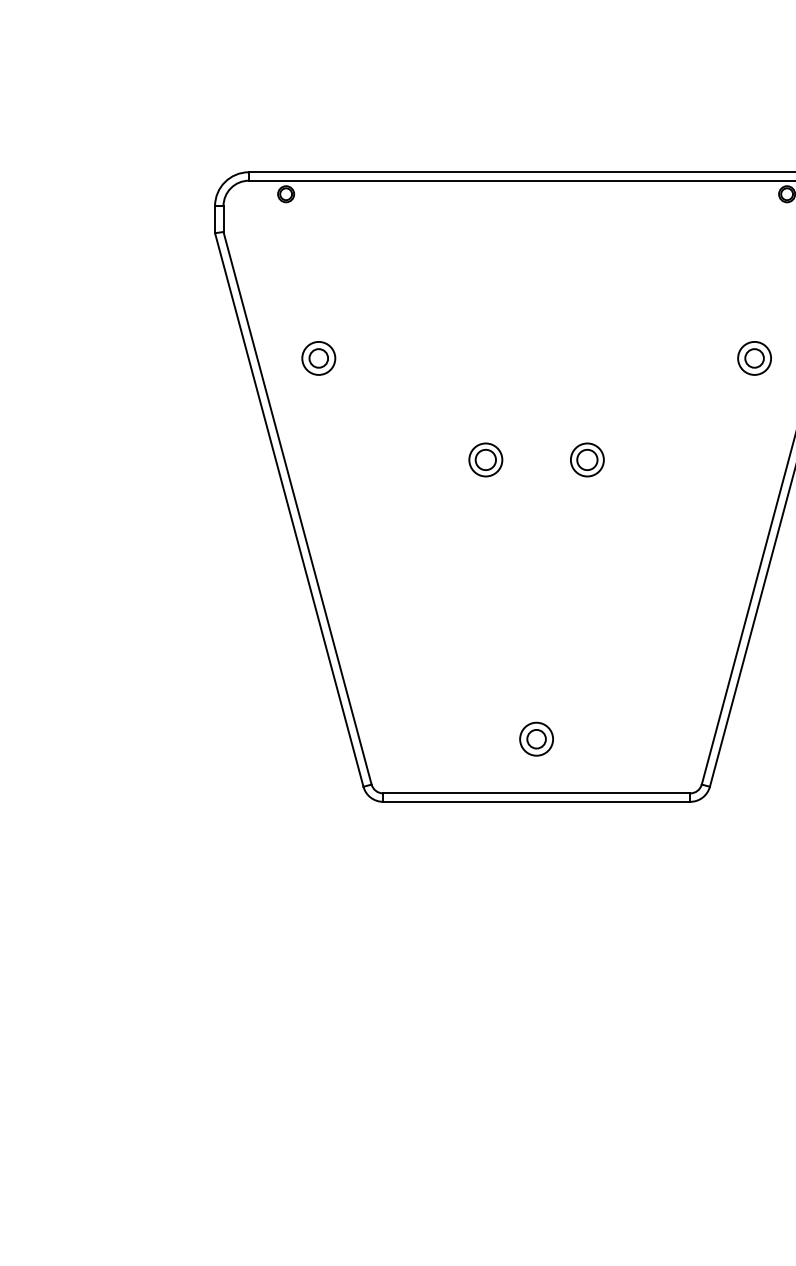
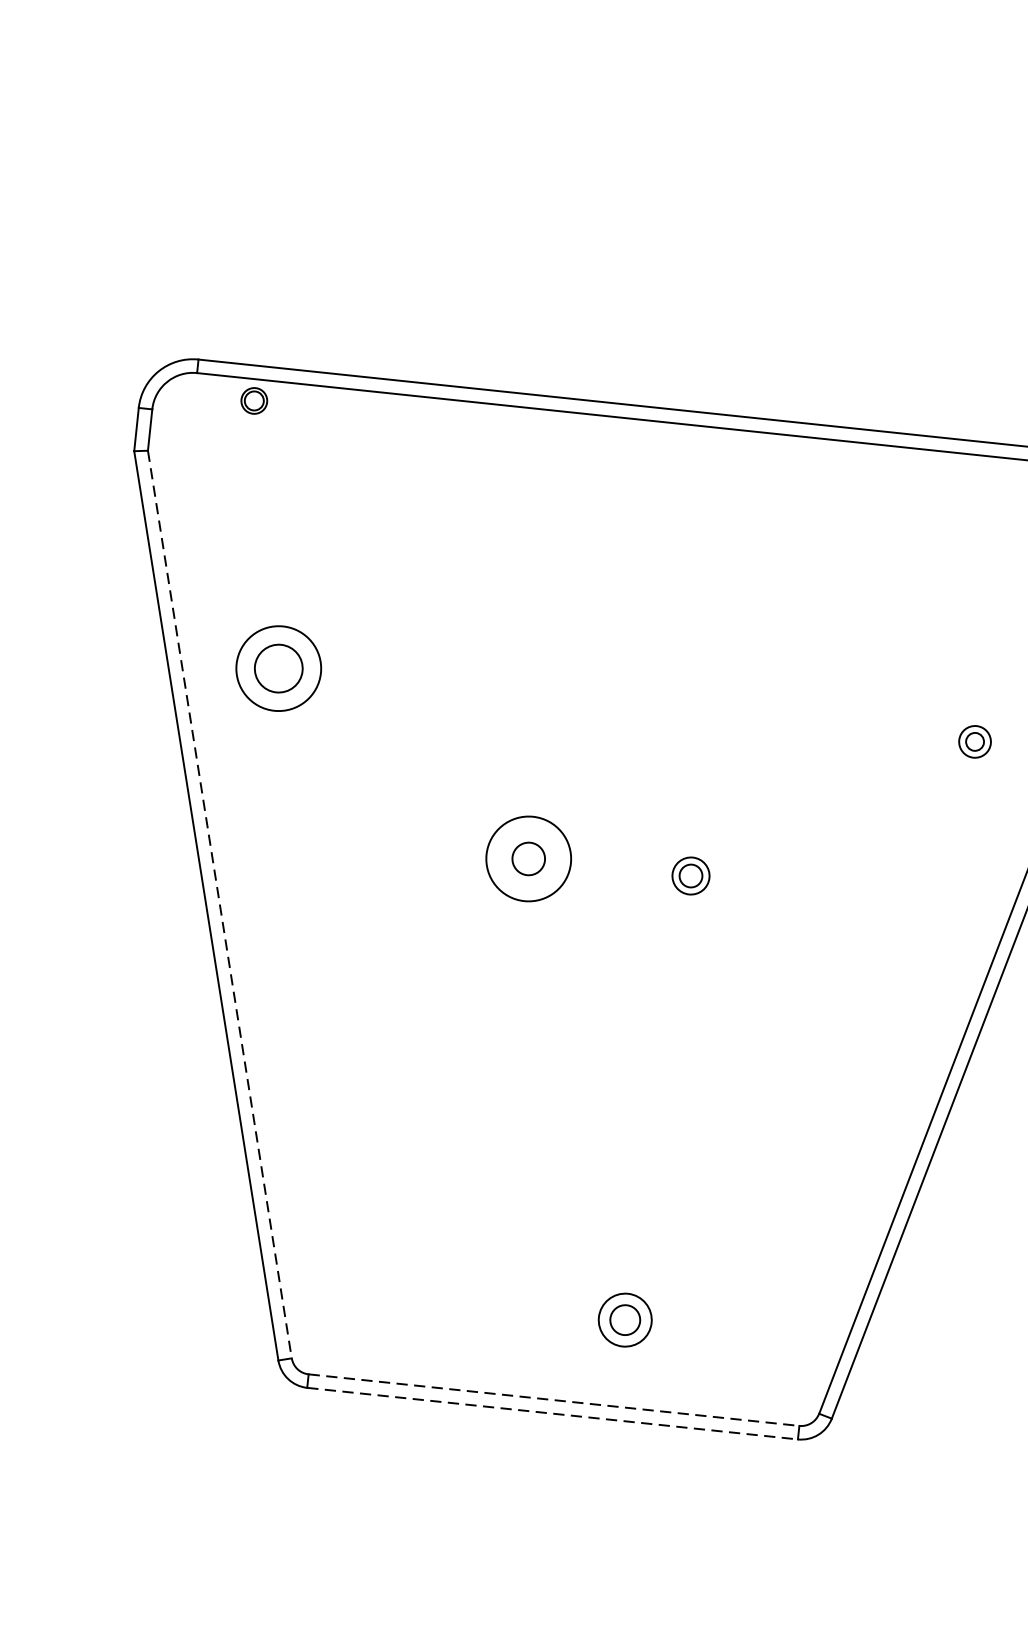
part: (318, 358) -> (278, 668), size x1.6
part: (754, 358) -> (974, 741), size x0.6
circle: (485, 459) -> (528, 858), size x1.6
part: (587, 459) -> (691, 875), size x0.7
line: (297, 508) -> (219, 904), solid -> dashed
part: (536, 738) -> (625, 1318), moved
line: (536, 793) -> (553, 1400), solid -> dashed
line: (536, 801) -> (552, 1413), solid -> dashed

